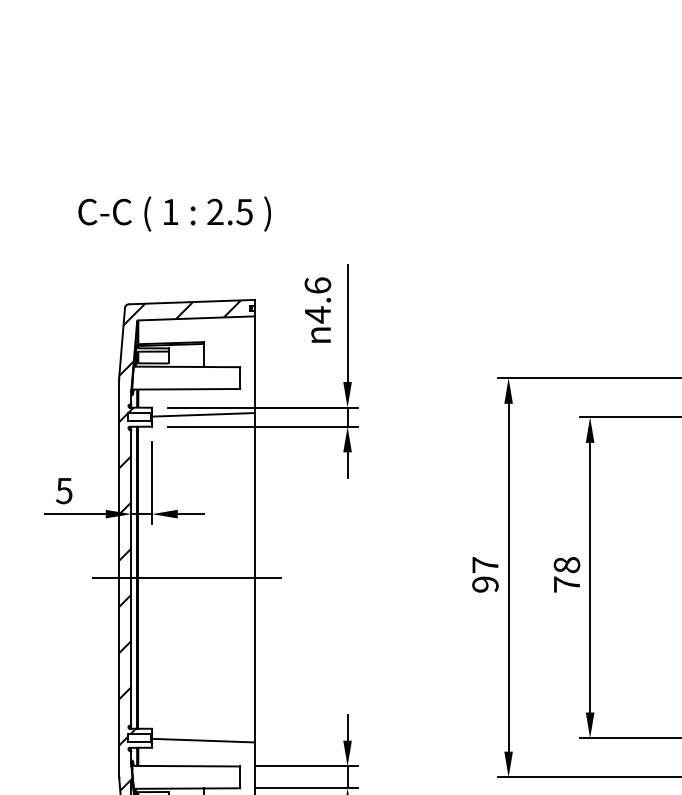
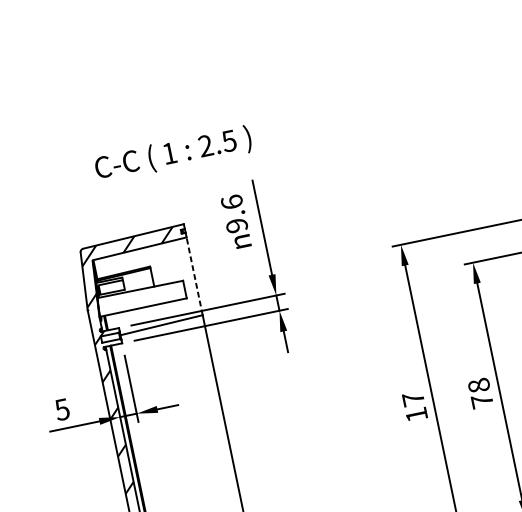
text: (174, 213) -> (173, 153), moved
text: (317, 314) -> (236, 225), n4.6 -> n9.6
line: (254, 364) -> (194, 276), solid -> dashed
line: (186, 577) -> (175, 458), removed
text: (485, 584) -> (416, 414), 97 -> 17

